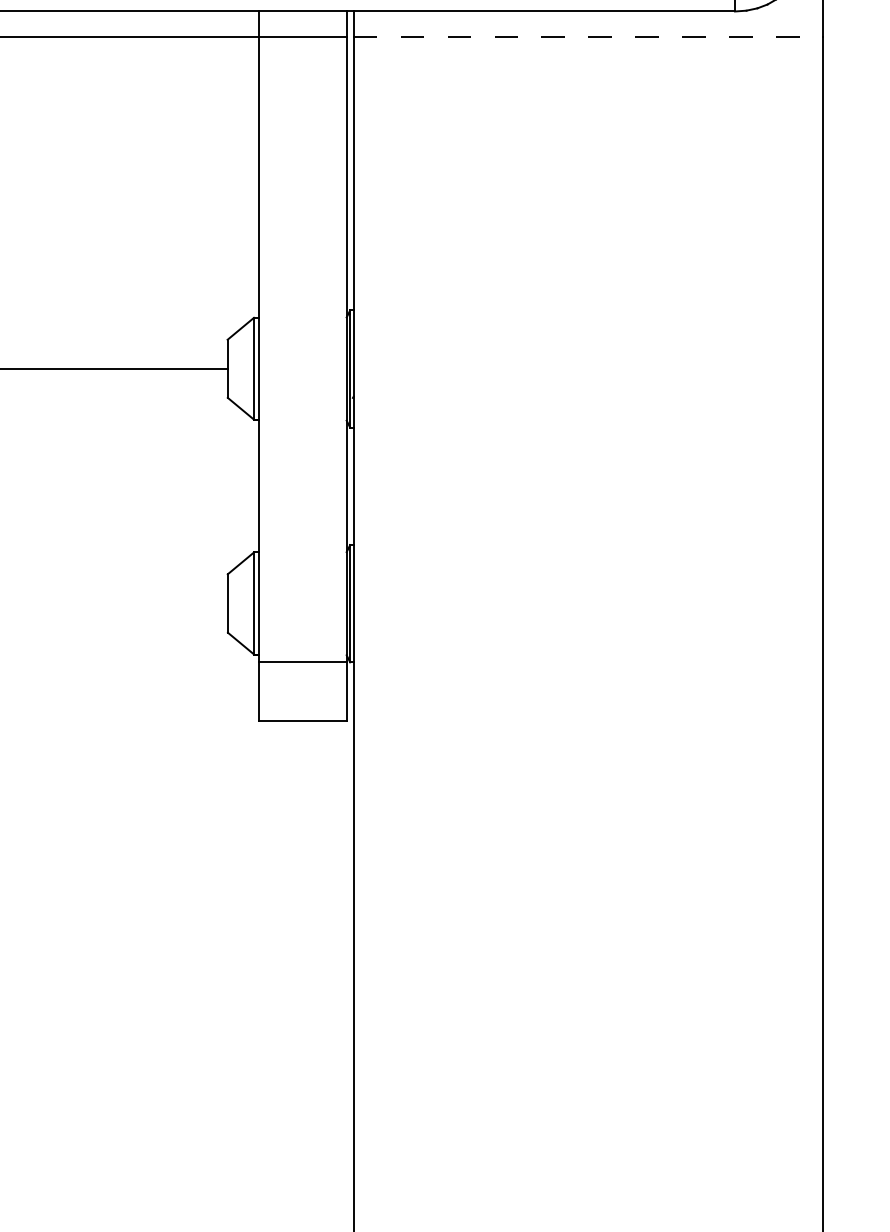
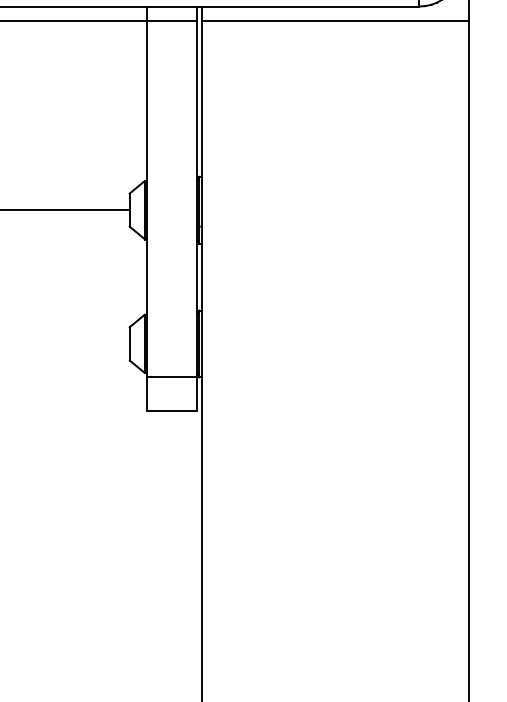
line: (588, 37) -> (335, 21), dashed -> solid

